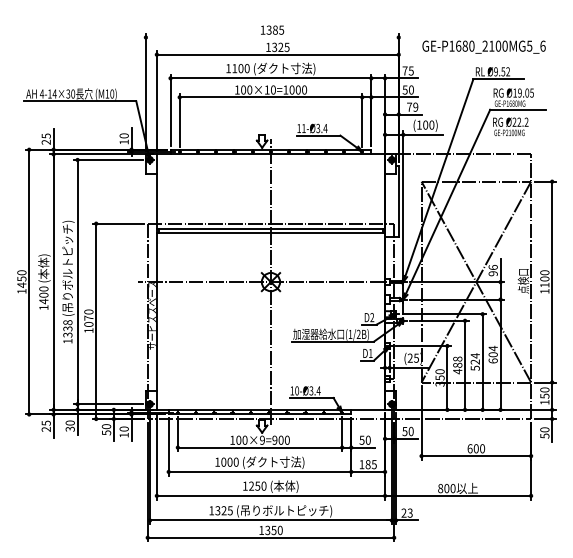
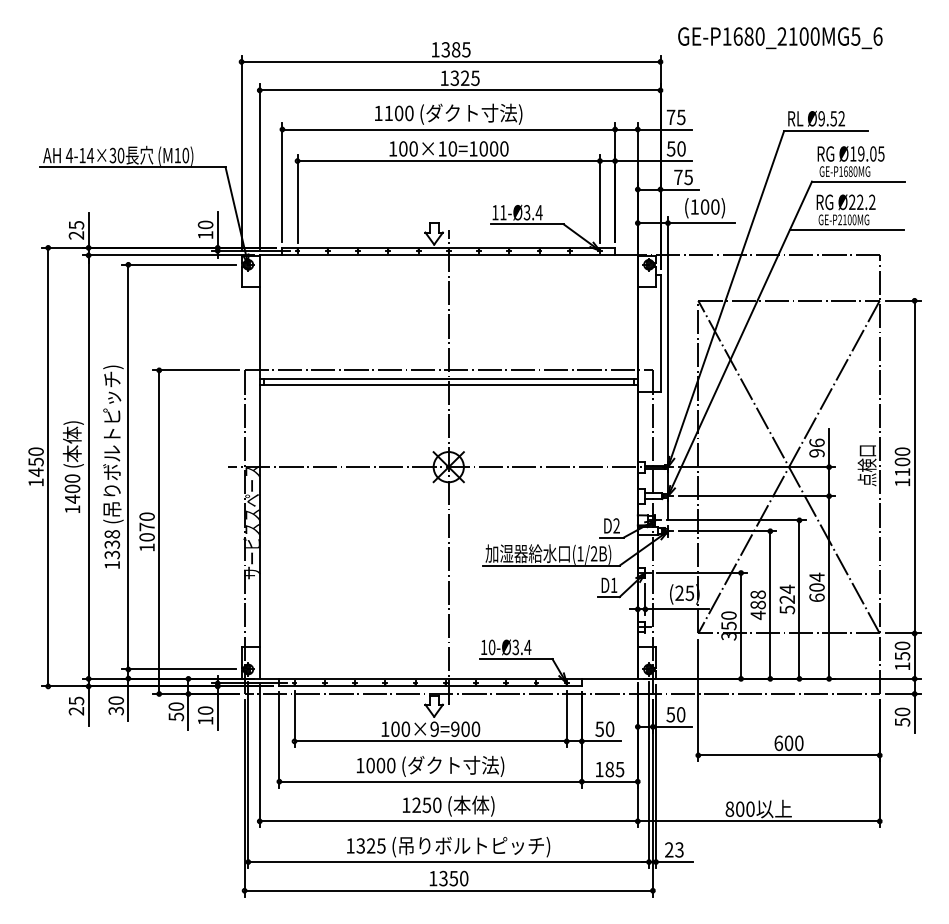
line: (271, 37) -> (449, 61), added
text: (483, 46) -> (779, 37), moved
text: (415, 106) -> (688, 176), 79 -> 75
line: (510, 138) -> (845, 229), added

